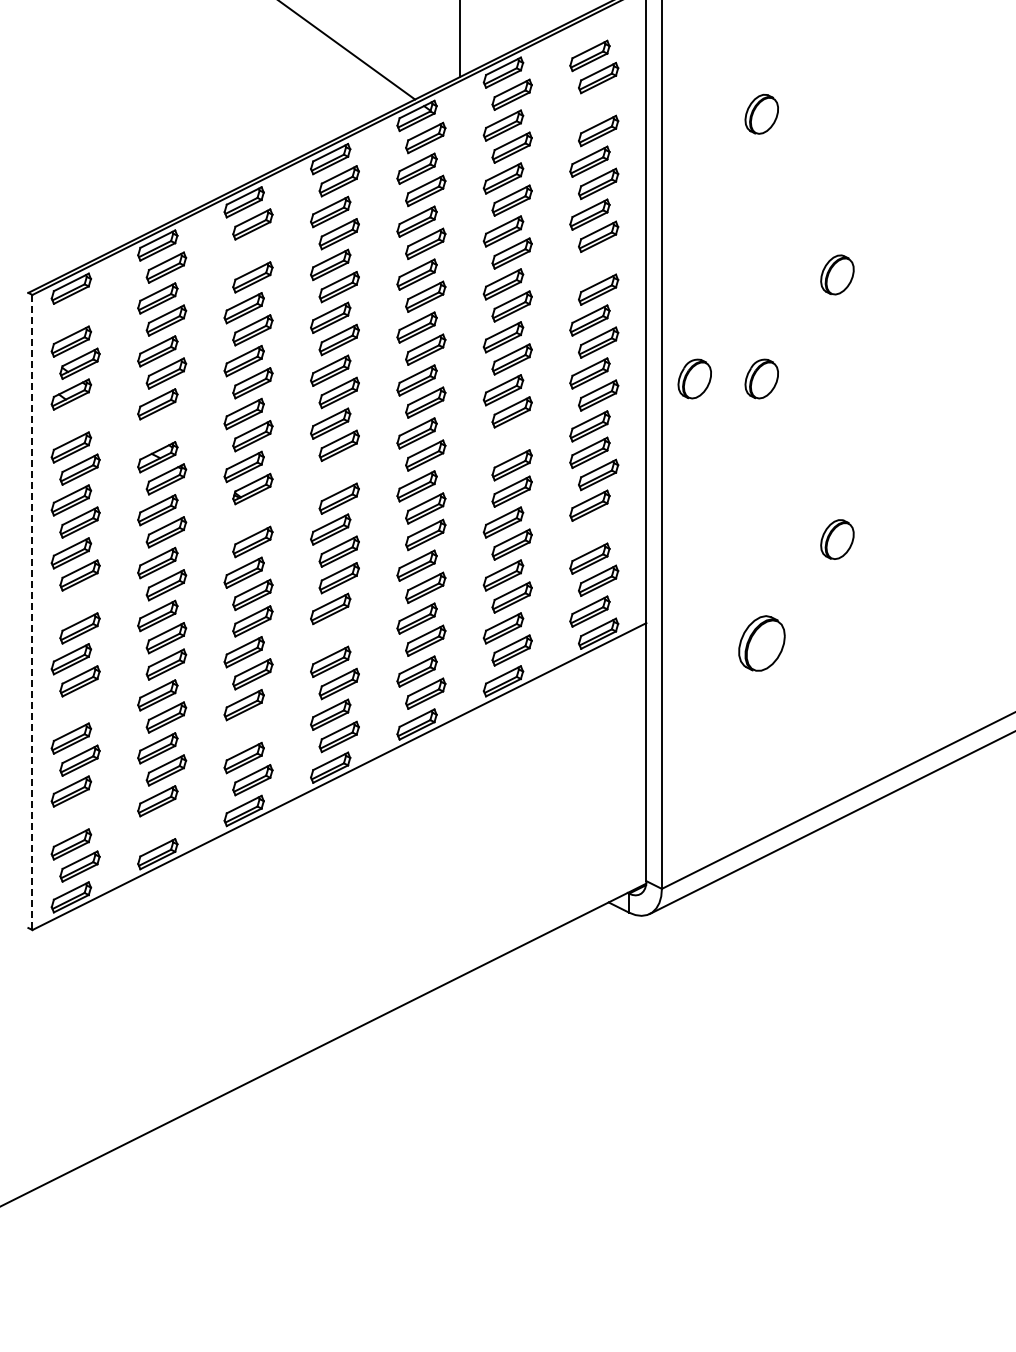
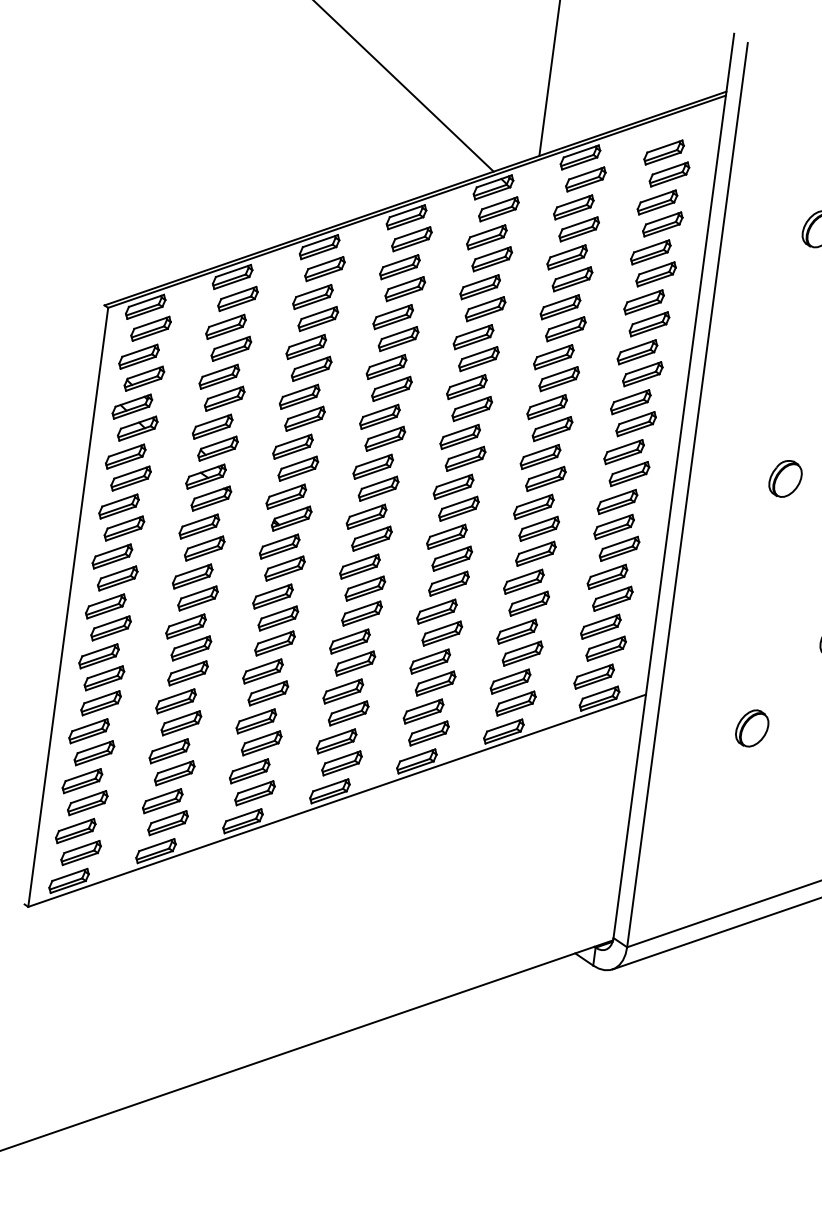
part: (589, 108) -> (657, 202), added
part: (243, 255) -> (312, 297), added
part: (589, 267) -> (637, 352), added
part: (79, 310) -> (150, 328), added
part: (694, 378) -> (722, 469), removed
part: (79, 416) -> (137, 428), added
part: (166, 426) -> (218, 448), added
part: (503, 443) -> (533, 507), added
part: (330, 476) -> (366, 516), added
part: (243, 519) -> (278, 546), added
part: (598, 527) -> (612, 598), added
part: (71, 606) -> (105, 606), added
line: (32, 612) -> (68, 607), dashed -> solid
part: (338, 631) -> (354, 663), added
part: (761, 643) -> (751, 728), size x0.71
part: (79, 707) -> (100, 702), added
part: (252, 727) -> (261, 743), added
part: (79, 813) -> (87, 802), added
part: (166, 823) -> (168, 823), added

